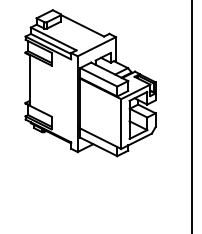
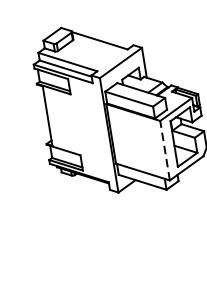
line: (121, 124) -> (165, 151), solid -> dashed

